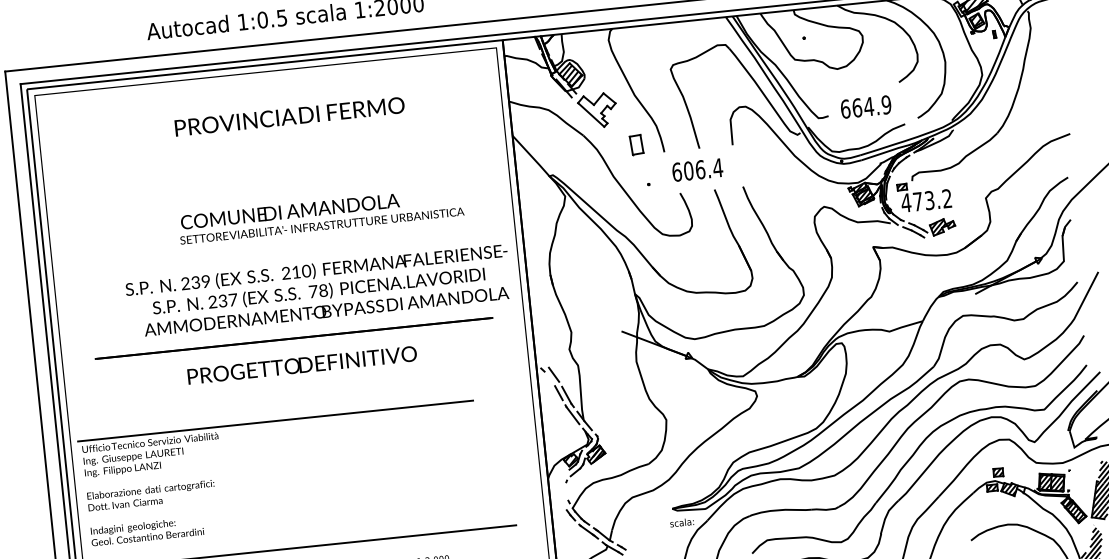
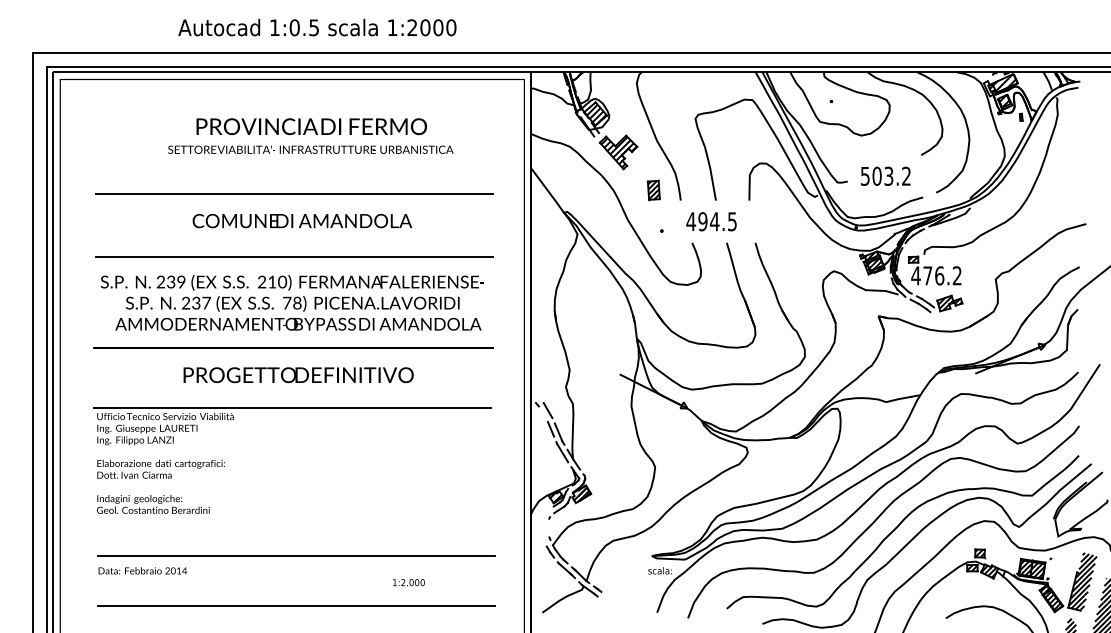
text: (865, 106) -> (885, 175), 664.9 -> 503.2
hatch: (597, 110) -> (618, 152), added
hatch: (636, 144) -> (653, 189), added
text: (697, 169) -> (711, 221), 606.4 -> 494.5
line: (278, 185) -> (293, 193), added
text: (929, 200) -> (939, 275), 473.2 -> 476.2
text: (321, 225) -> (310, 149), moved
line: (284, 247) -> (293, 256), added
text: (317, 290) -> (291, 302), moved
part: (275, 421) -> (292, 408), moved

